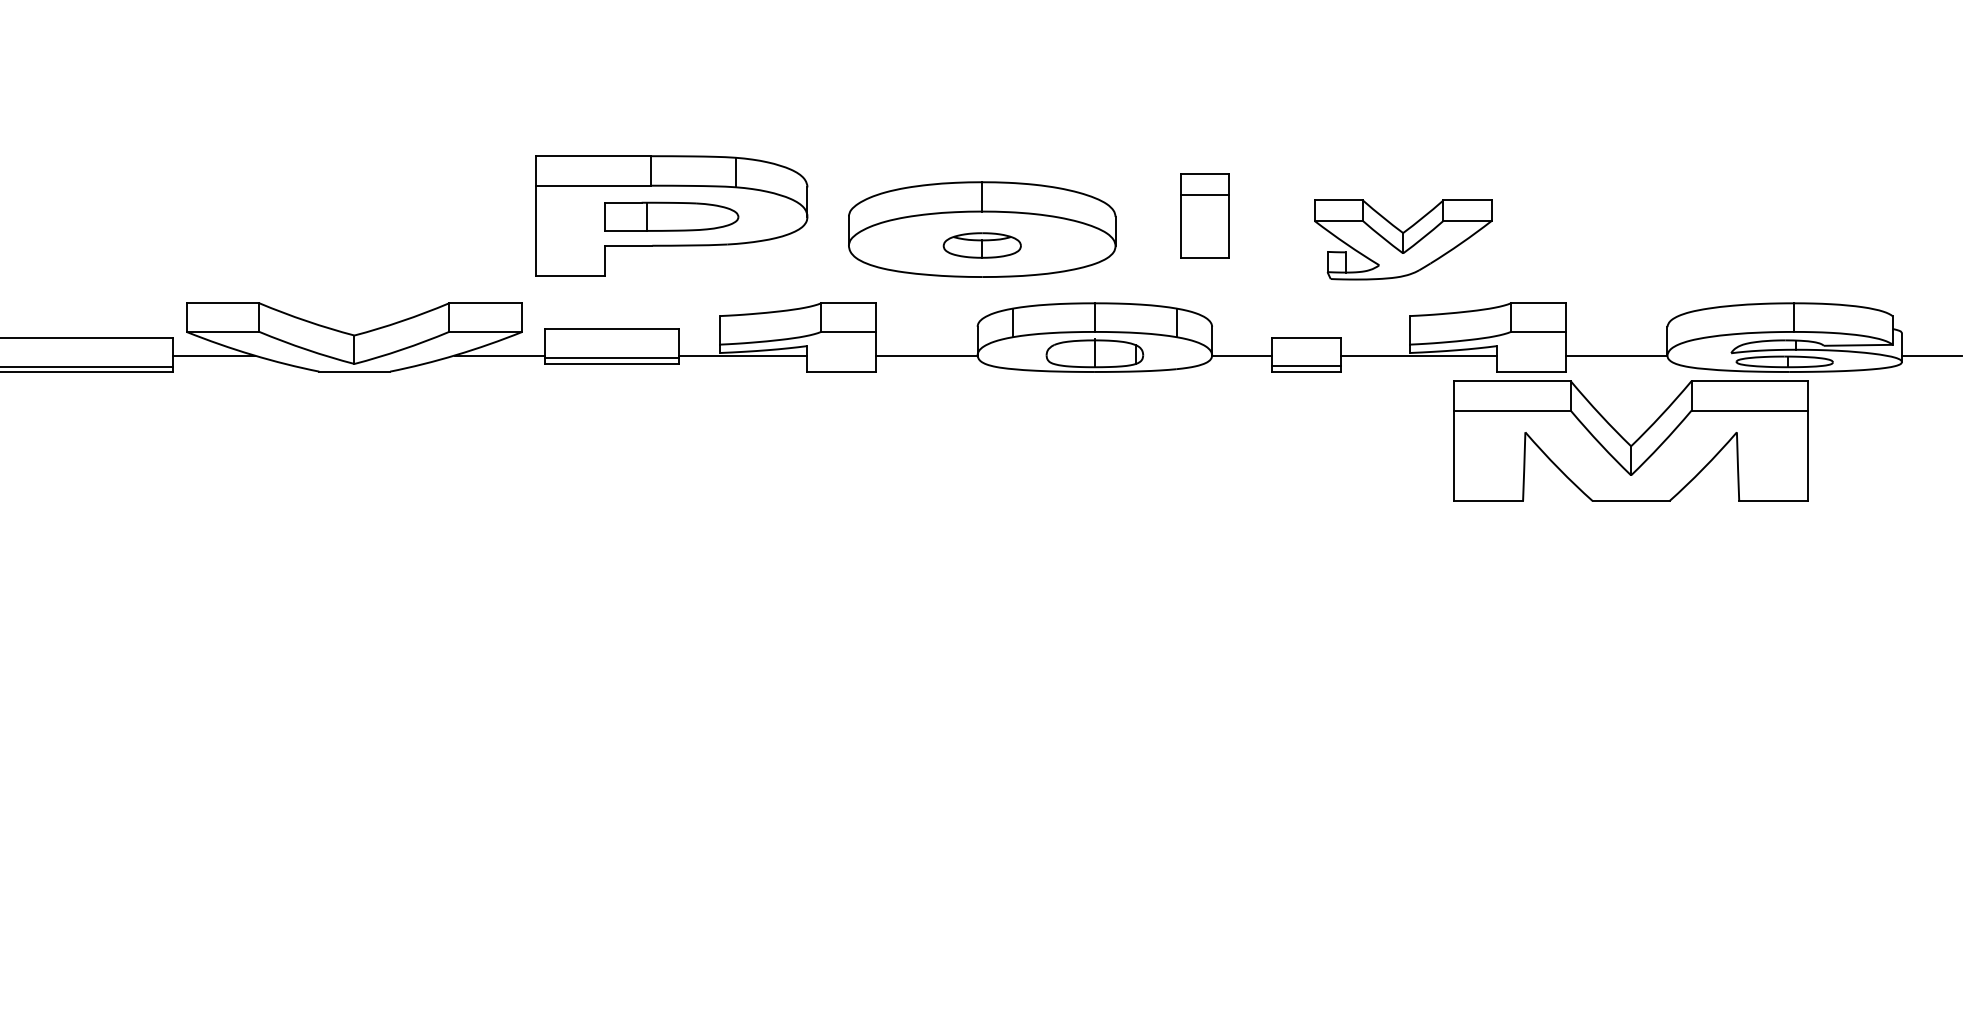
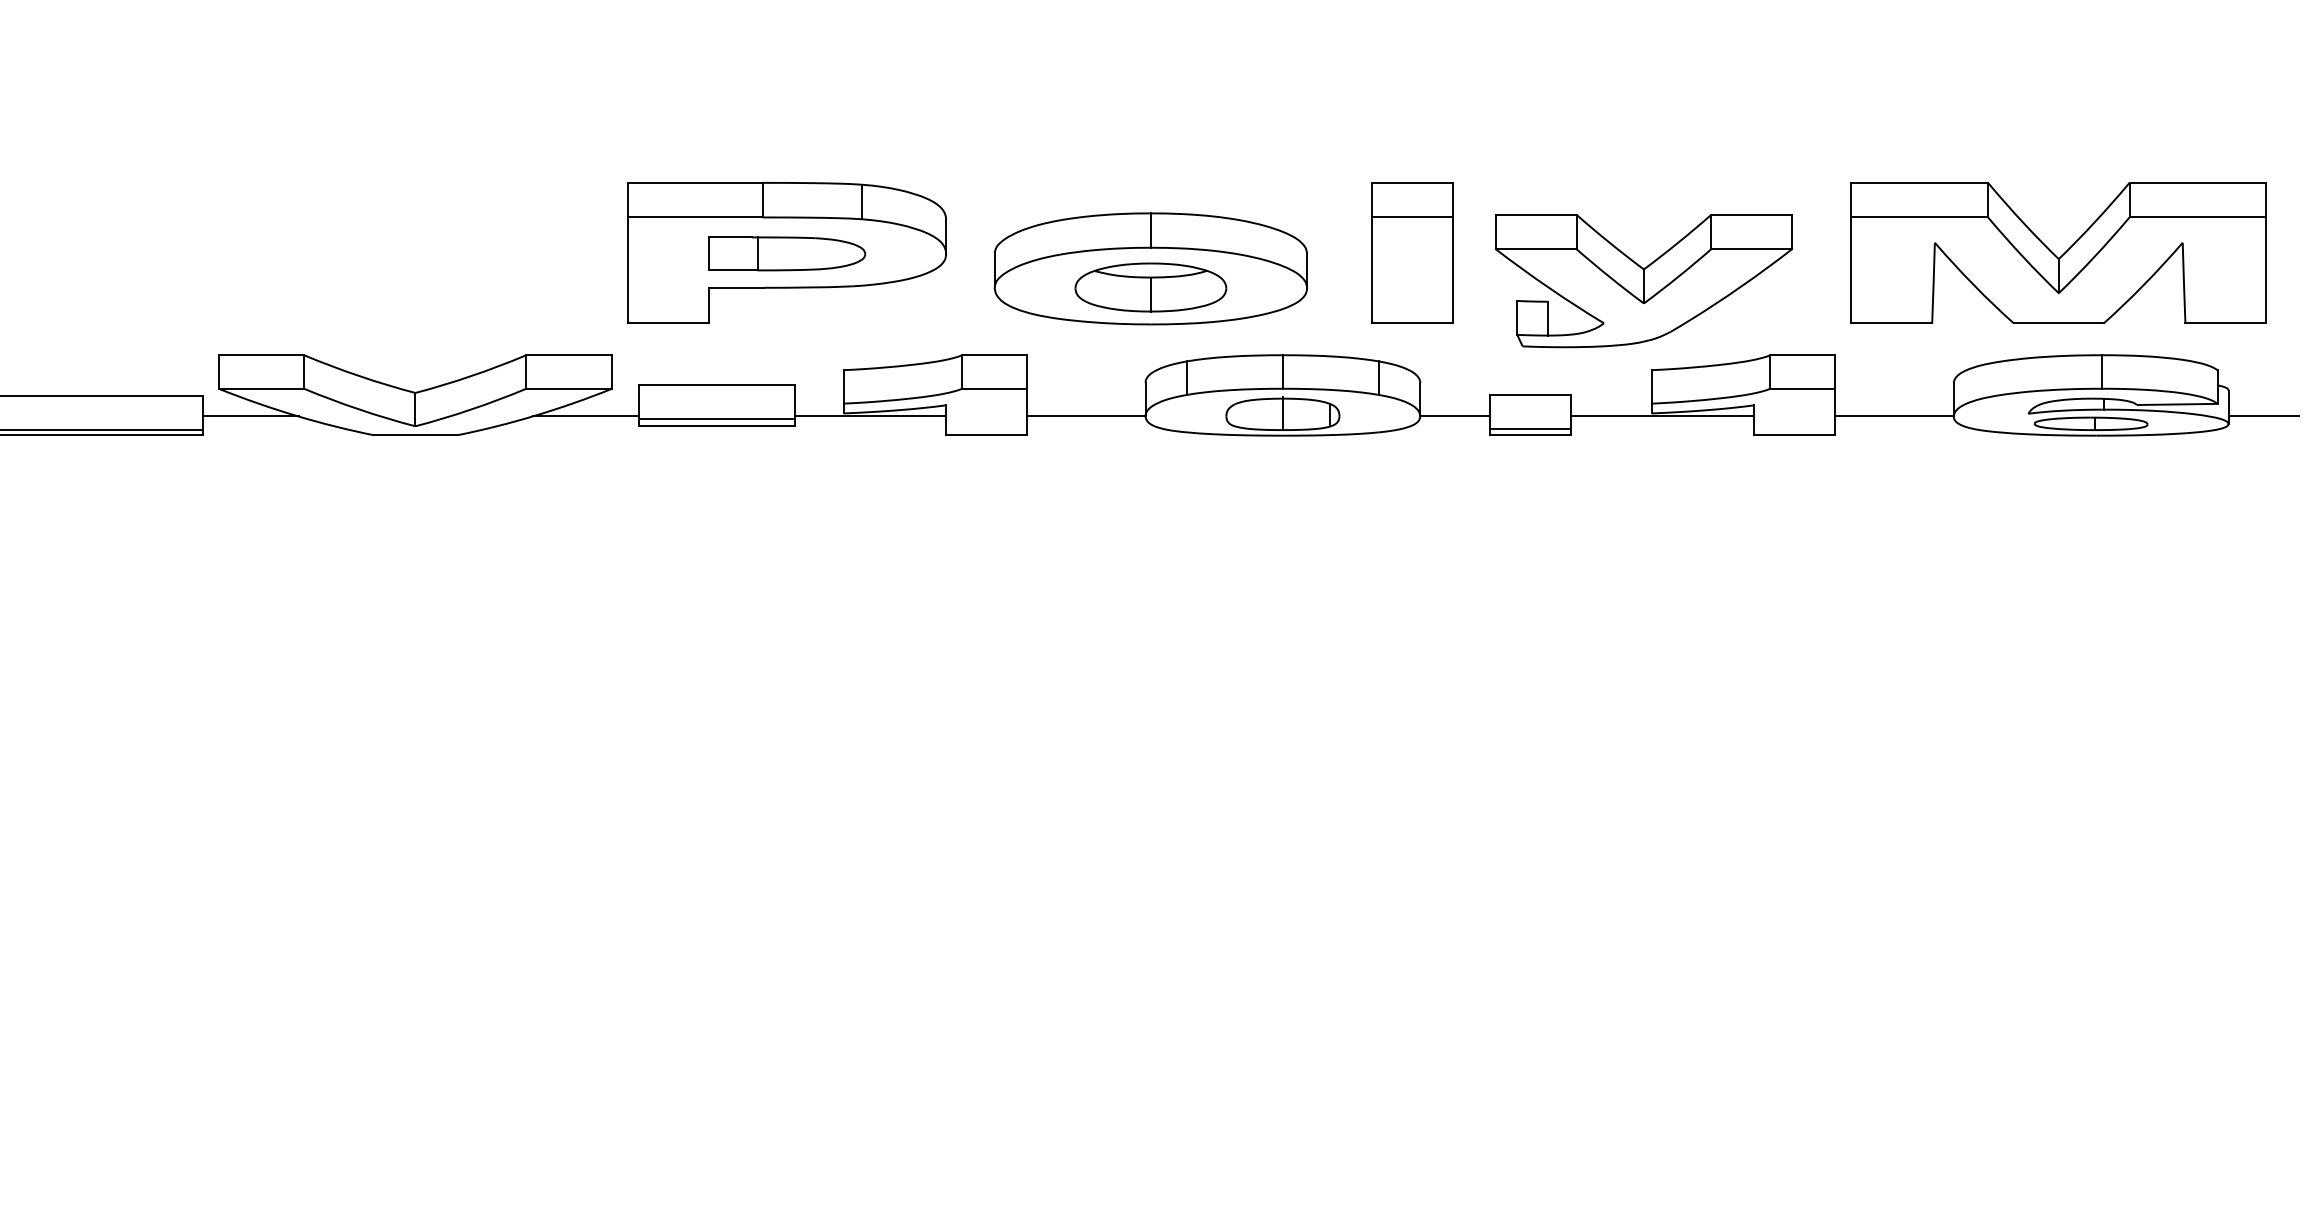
part: (1205, 215) -> (1412, 252), size x1.43
part: (1403, 239) -> (1644, 280), size x1.43
part: (982, 245) -> (1151, 287), size x1.67
part: (1630, 440) -> (2058, 252), moved

